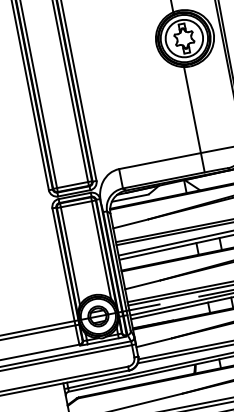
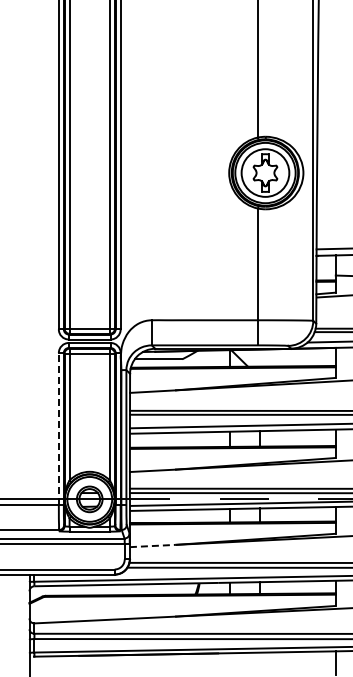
line: (63, 266) -> (58, 428), solid -> dashed
line: (153, 343) -> (152, 546), solid -> dashed

